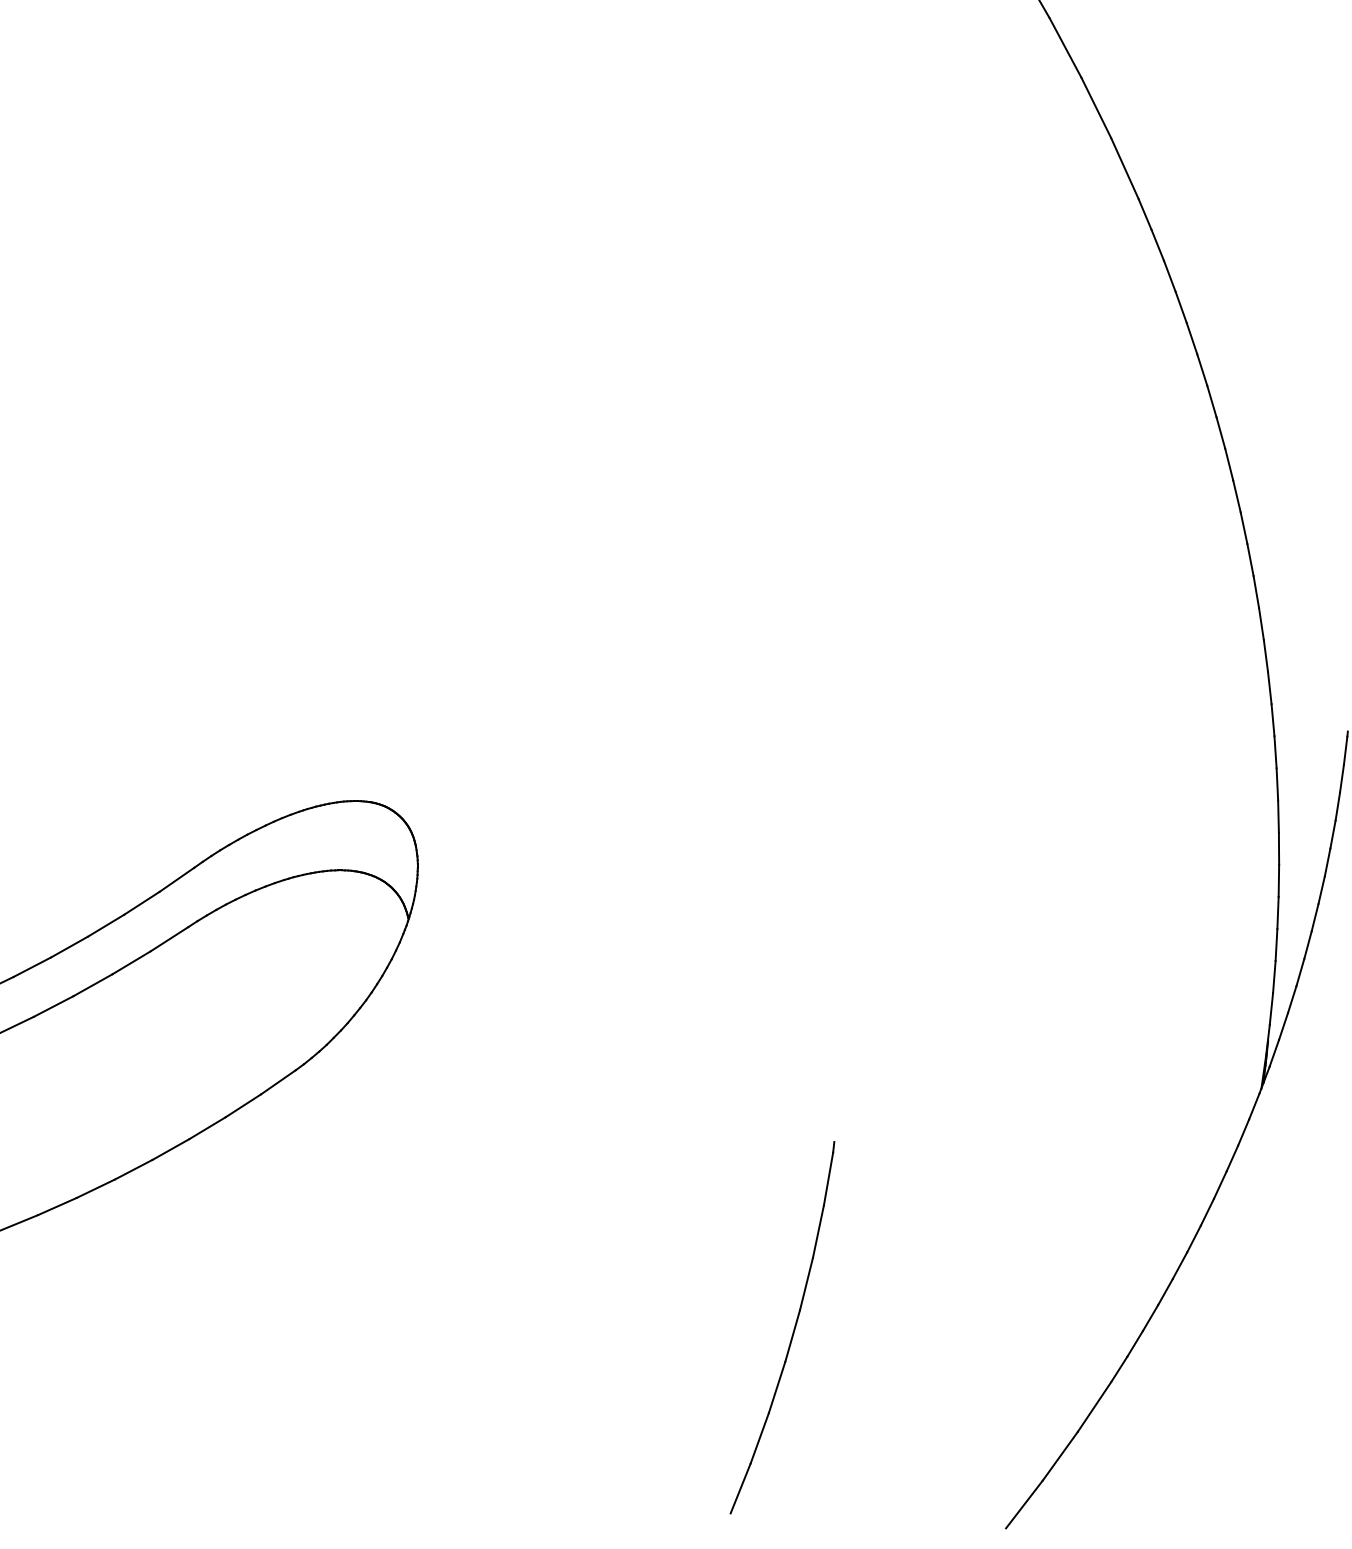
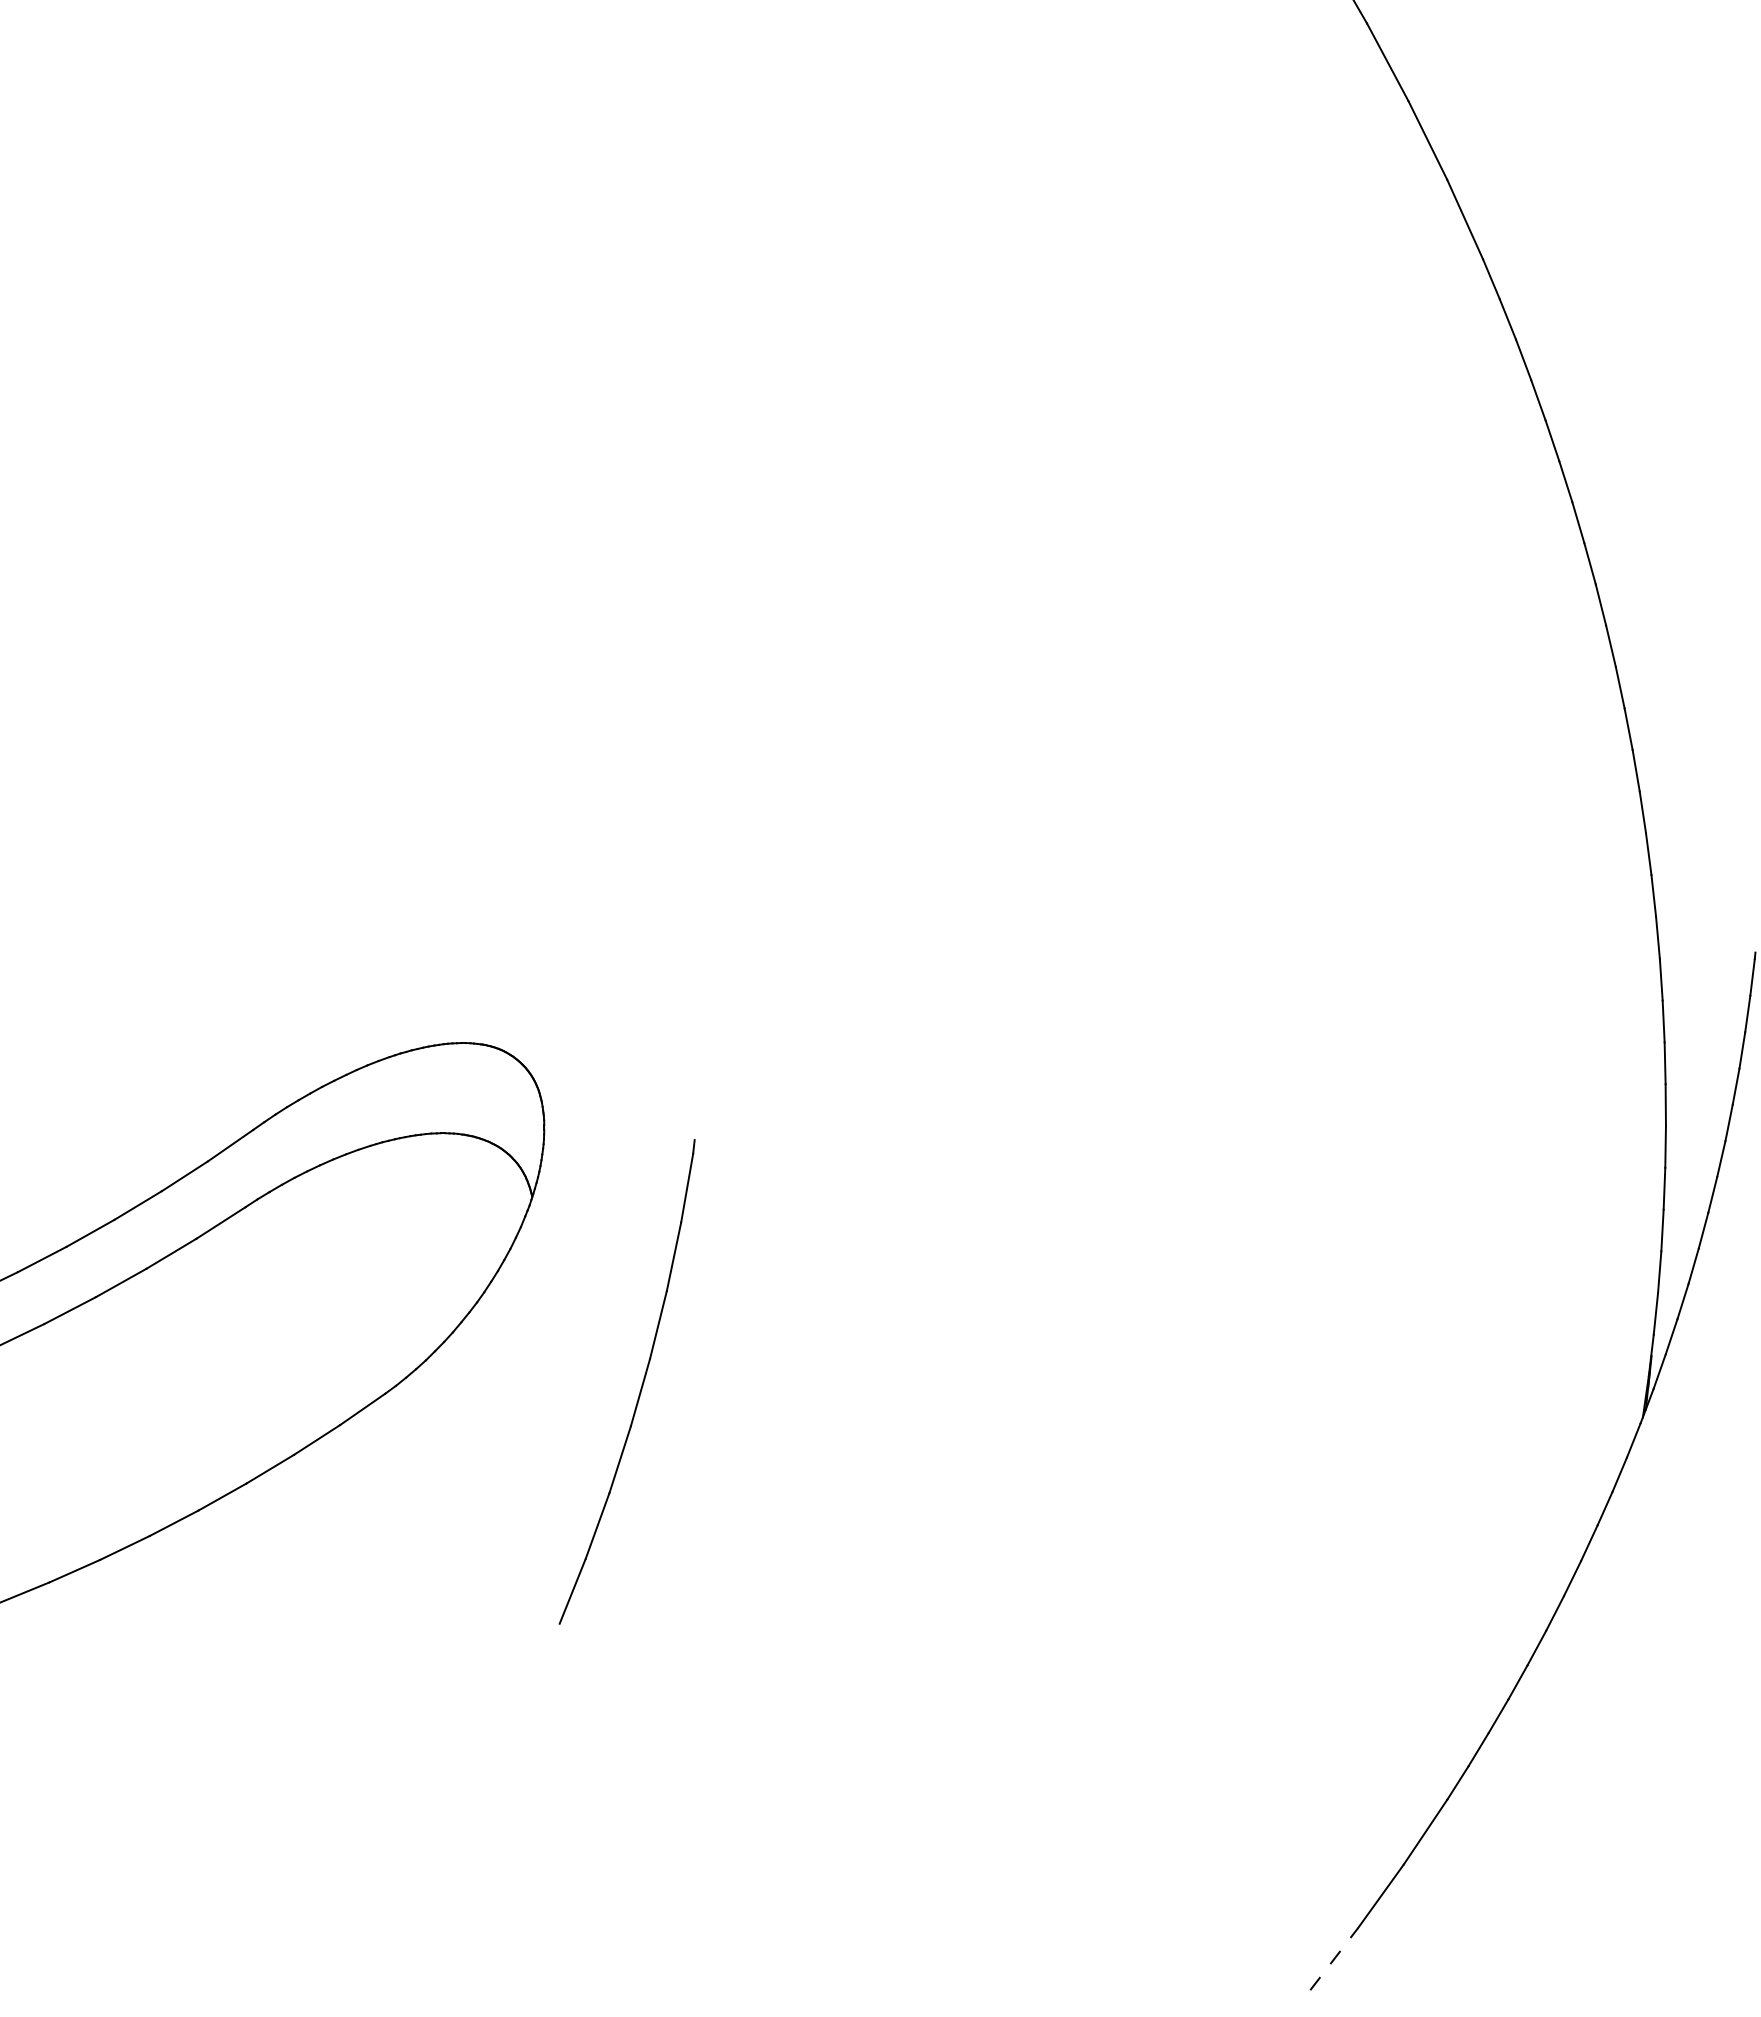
part: (793, 1329) -> (641, 1384), moved
line: (1024, 1504) -> (1334, 1958), solid -> dashed

